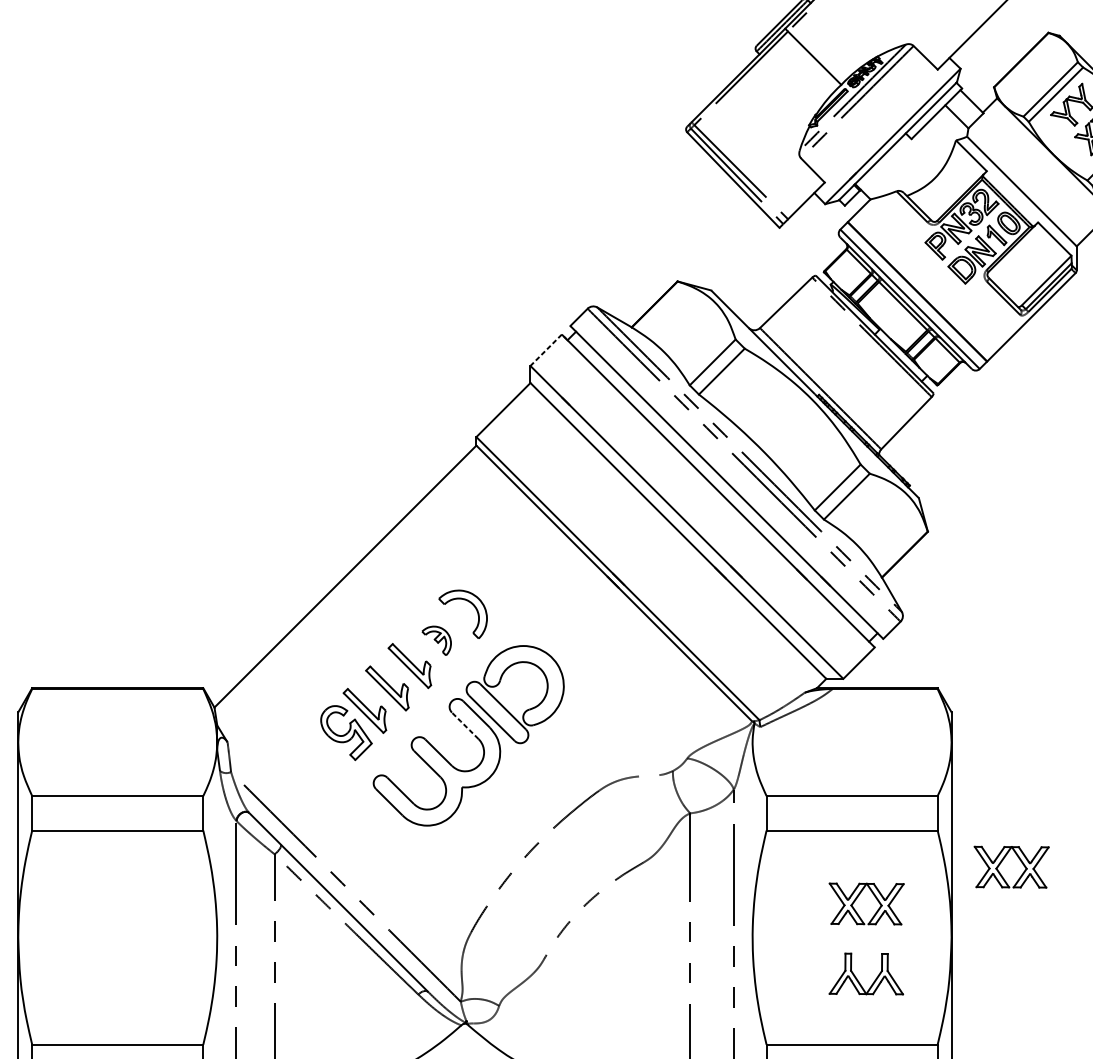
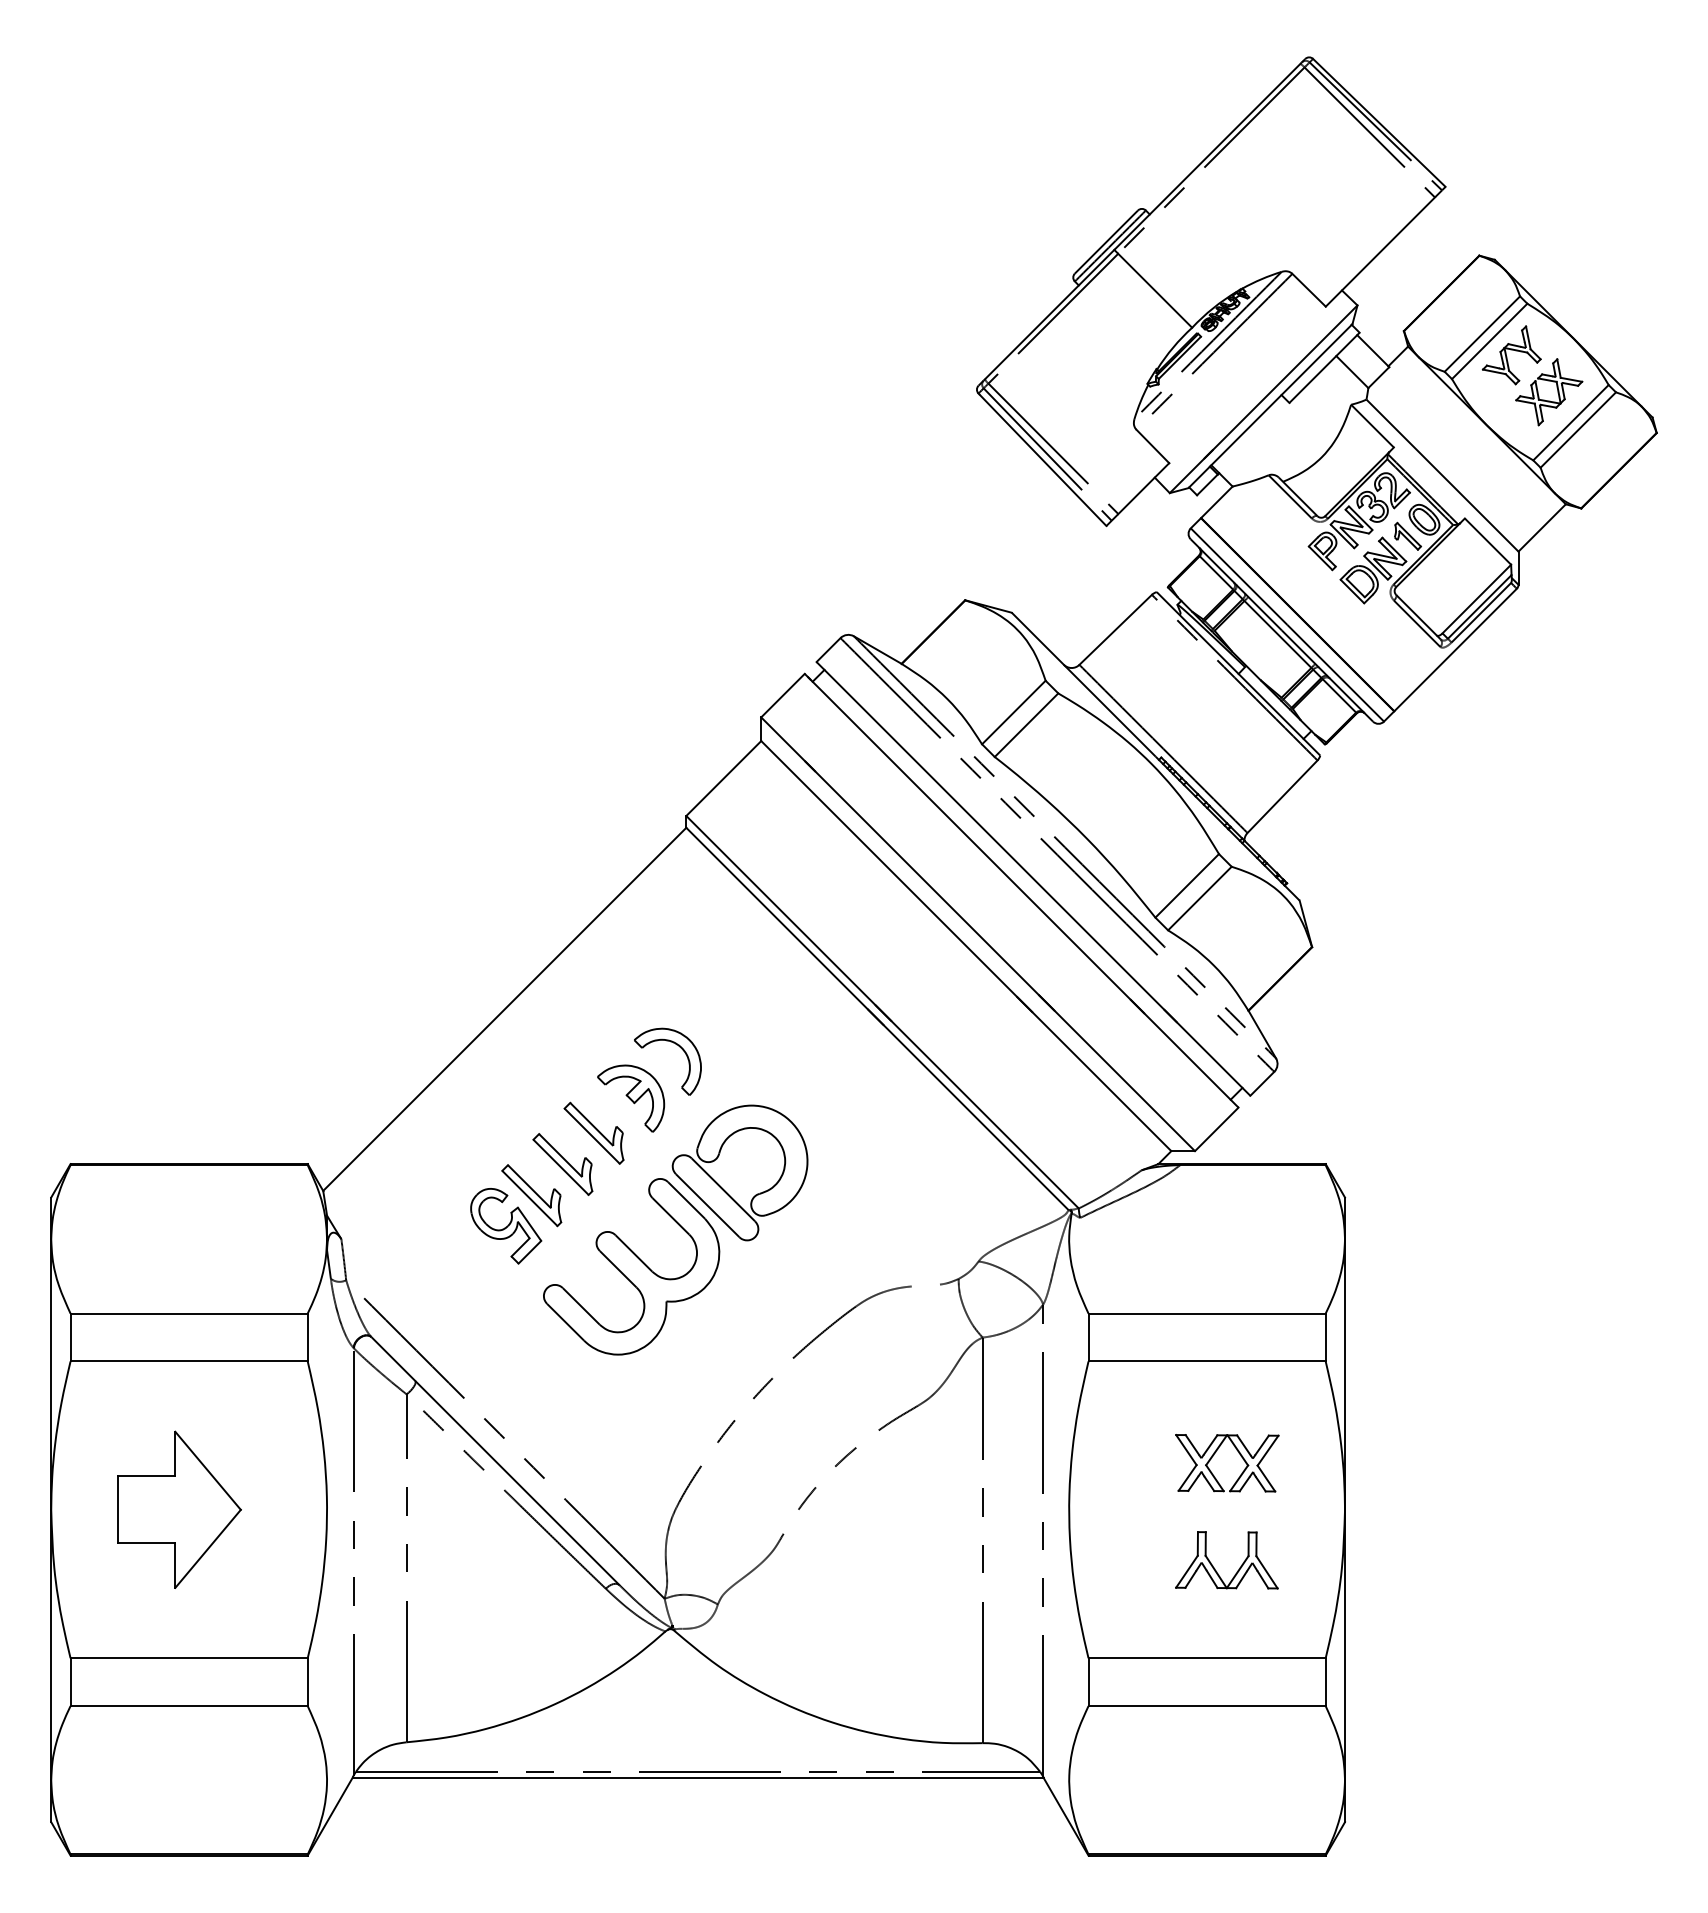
line: (546, 350) -> (783, 695), dashed -> solid
part: (436, 640) -> (631, 1098), size x1.67
line: (465, 726) -> (670, 1216), dashed -> solid
part: (1021, 862) -> (1441, 1405), removed
part: (110, 937) -> (179, 1509), added

